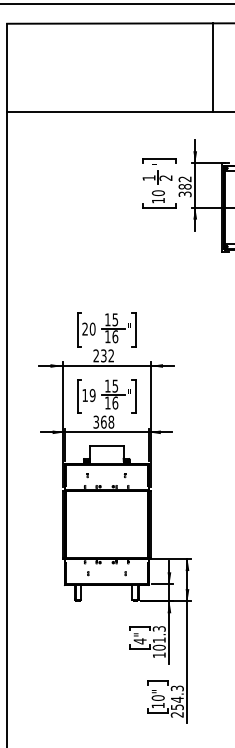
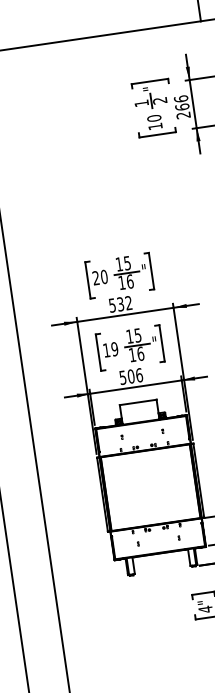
text: (184, 186) -> (181, 106), 382 -> 266
text: (95, 355) -> (111, 305), 232 -> 532
text: (103, 421) -> (130, 375), 368 -> 506

